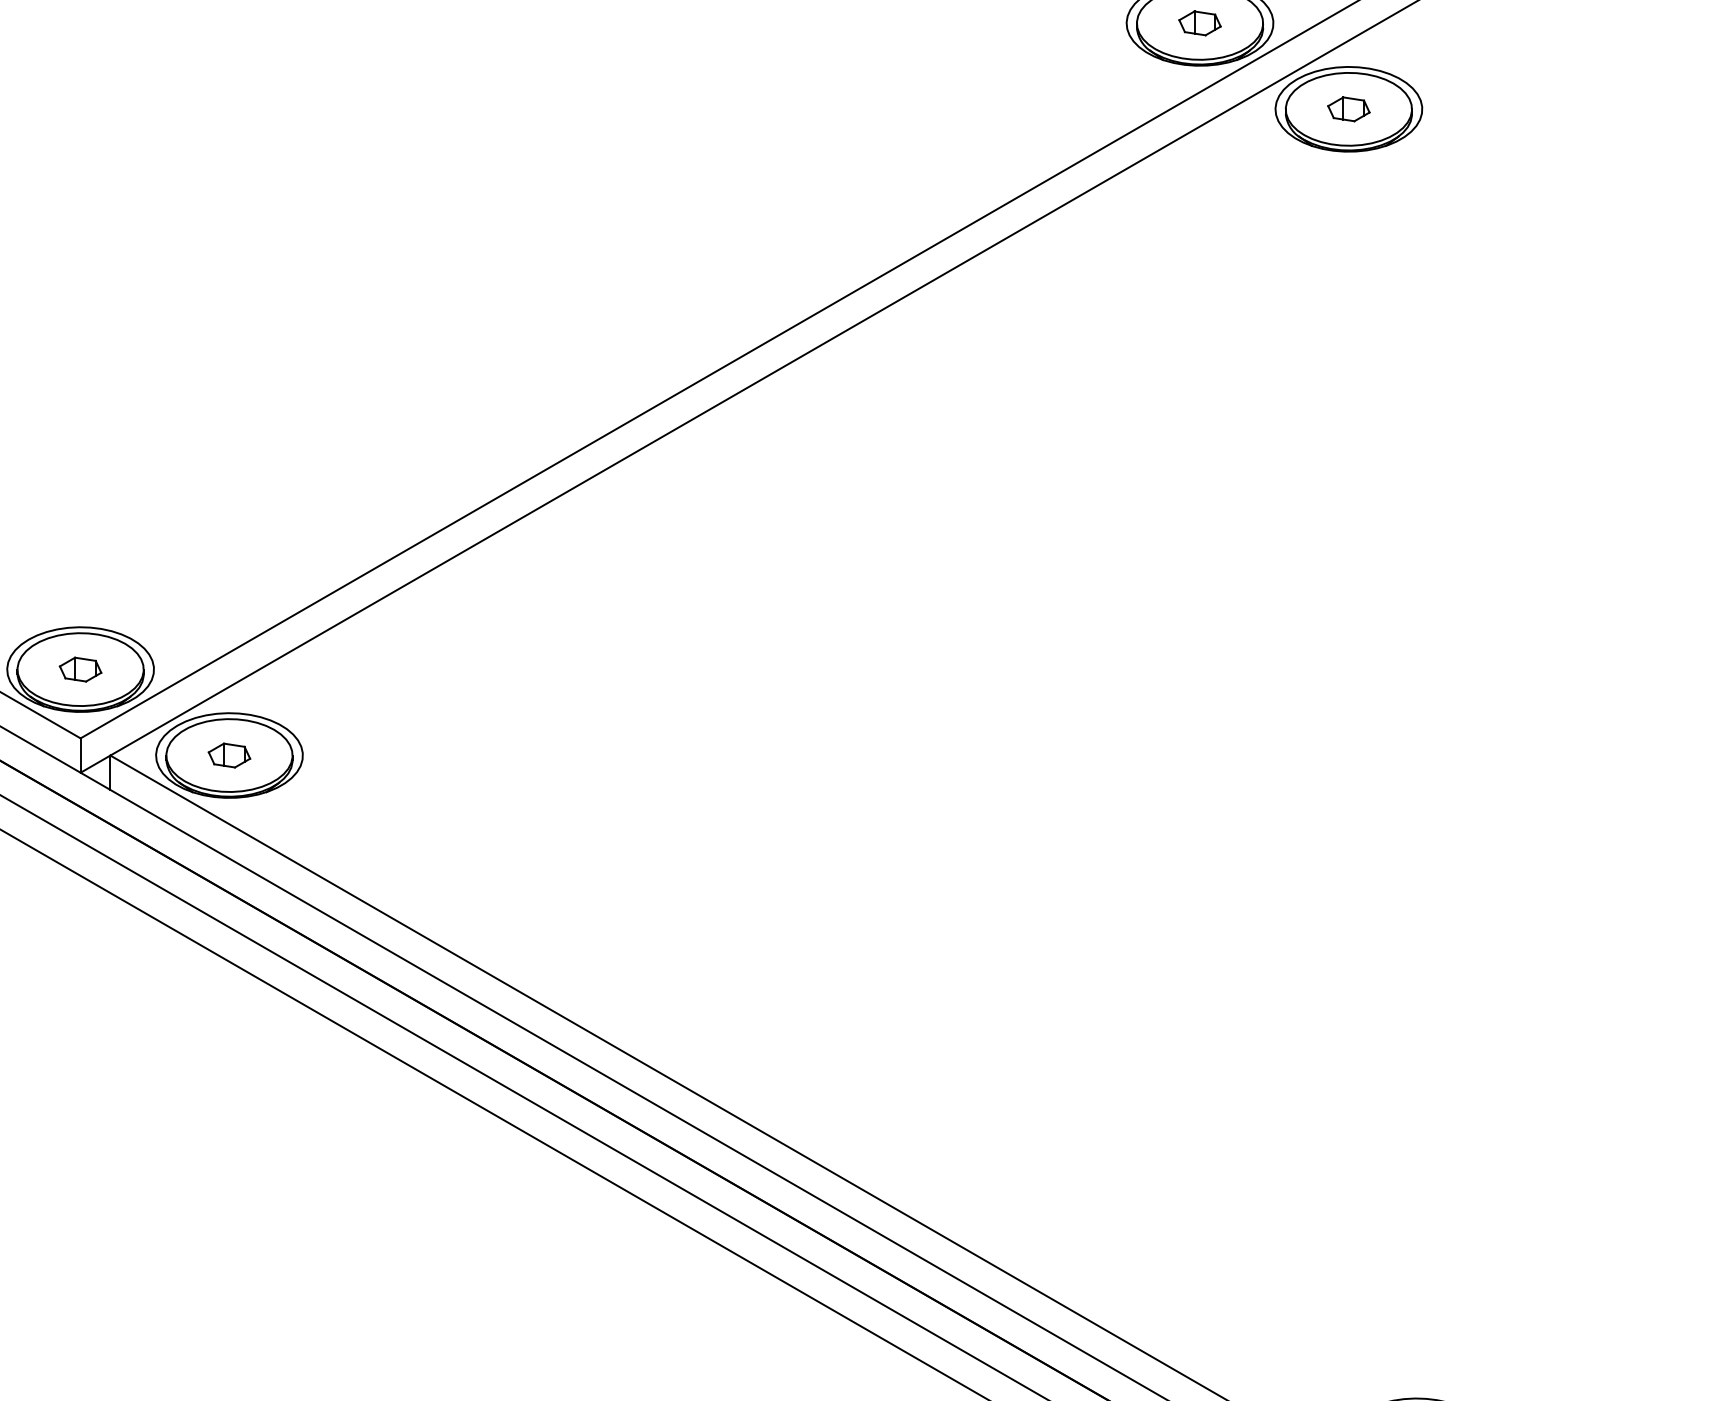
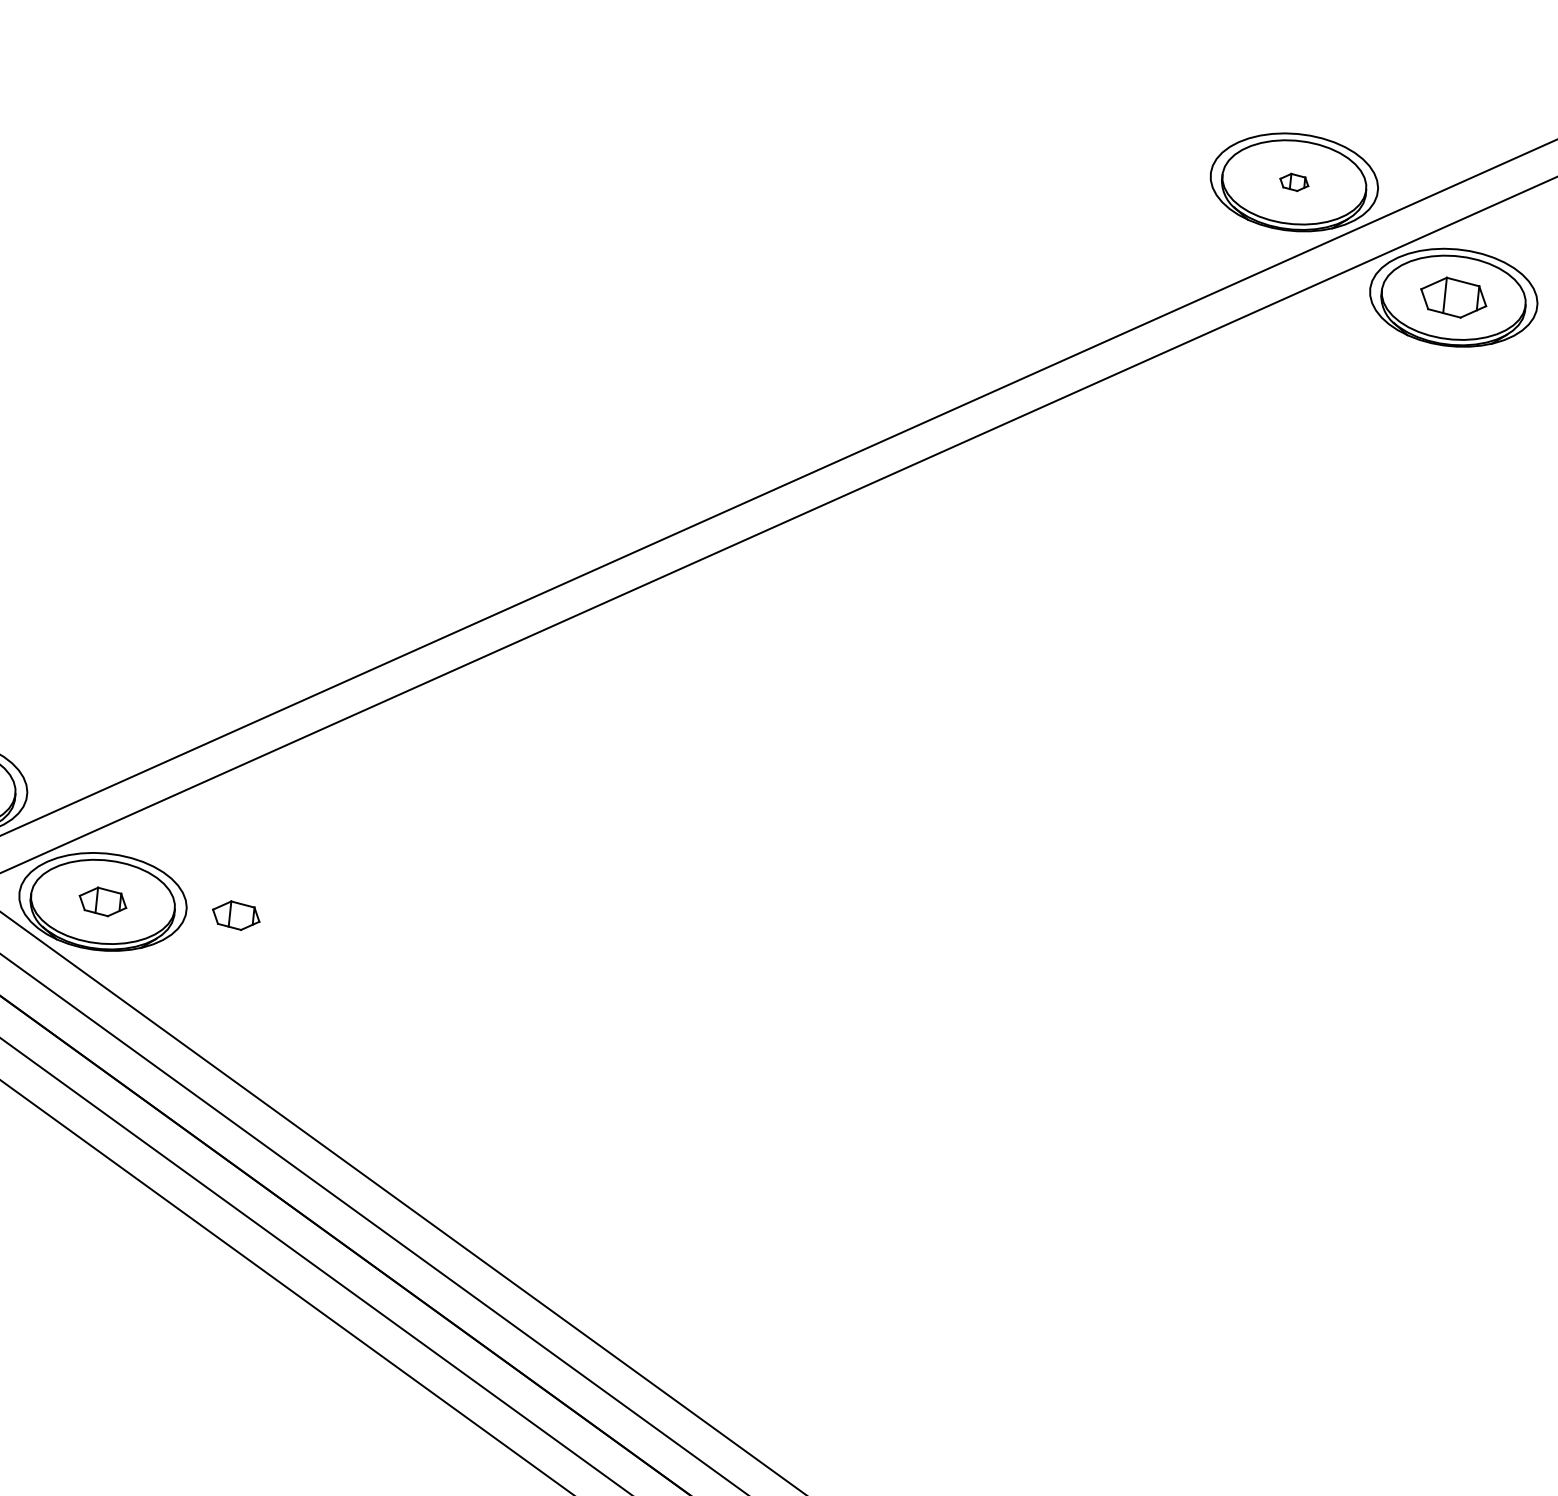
part: (1199, 23) -> (1293, 182), size x0.6
part: (1348, 109) -> (1453, 297), size x1.4
part: (346, 755) -> (236, 915), added

